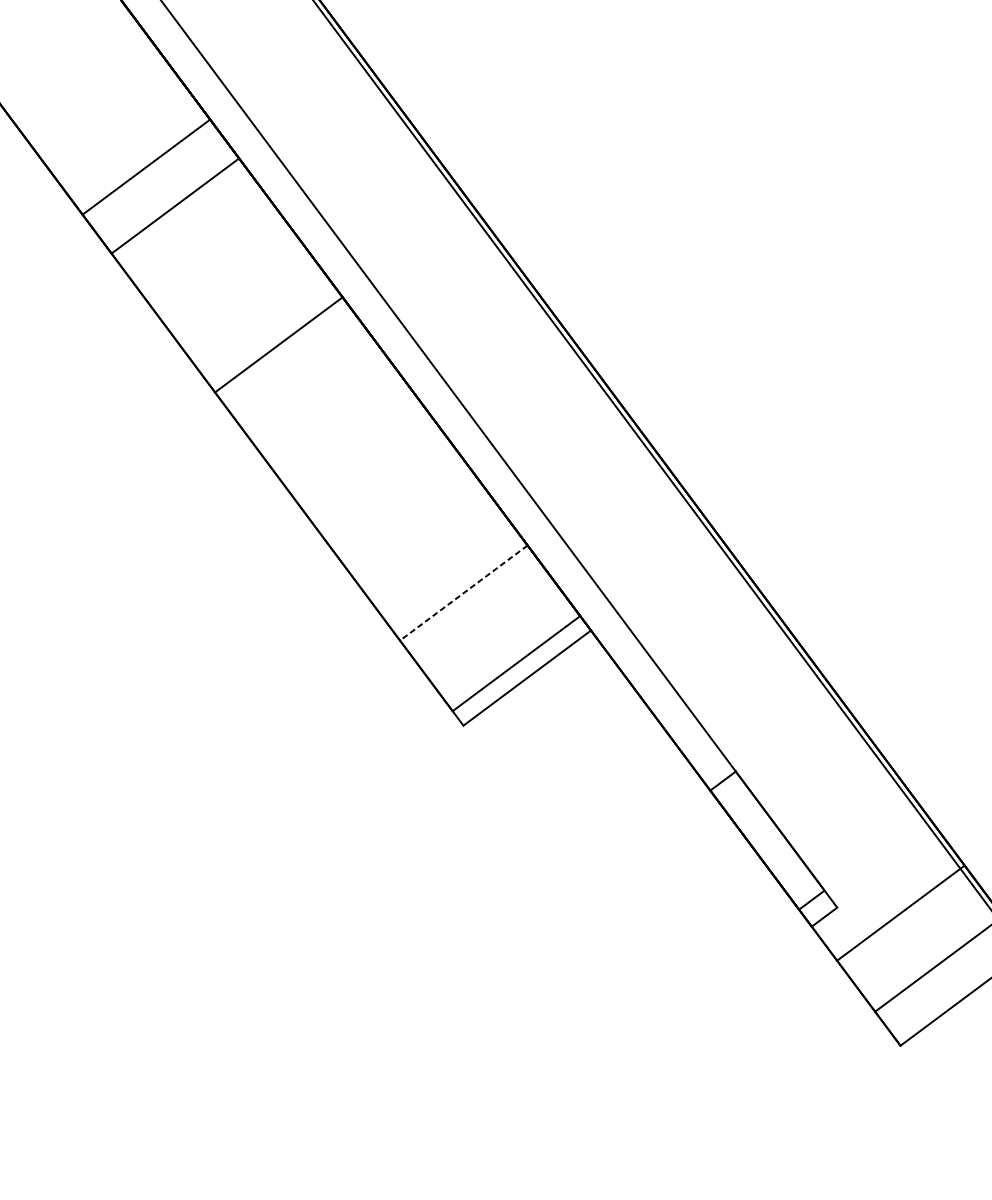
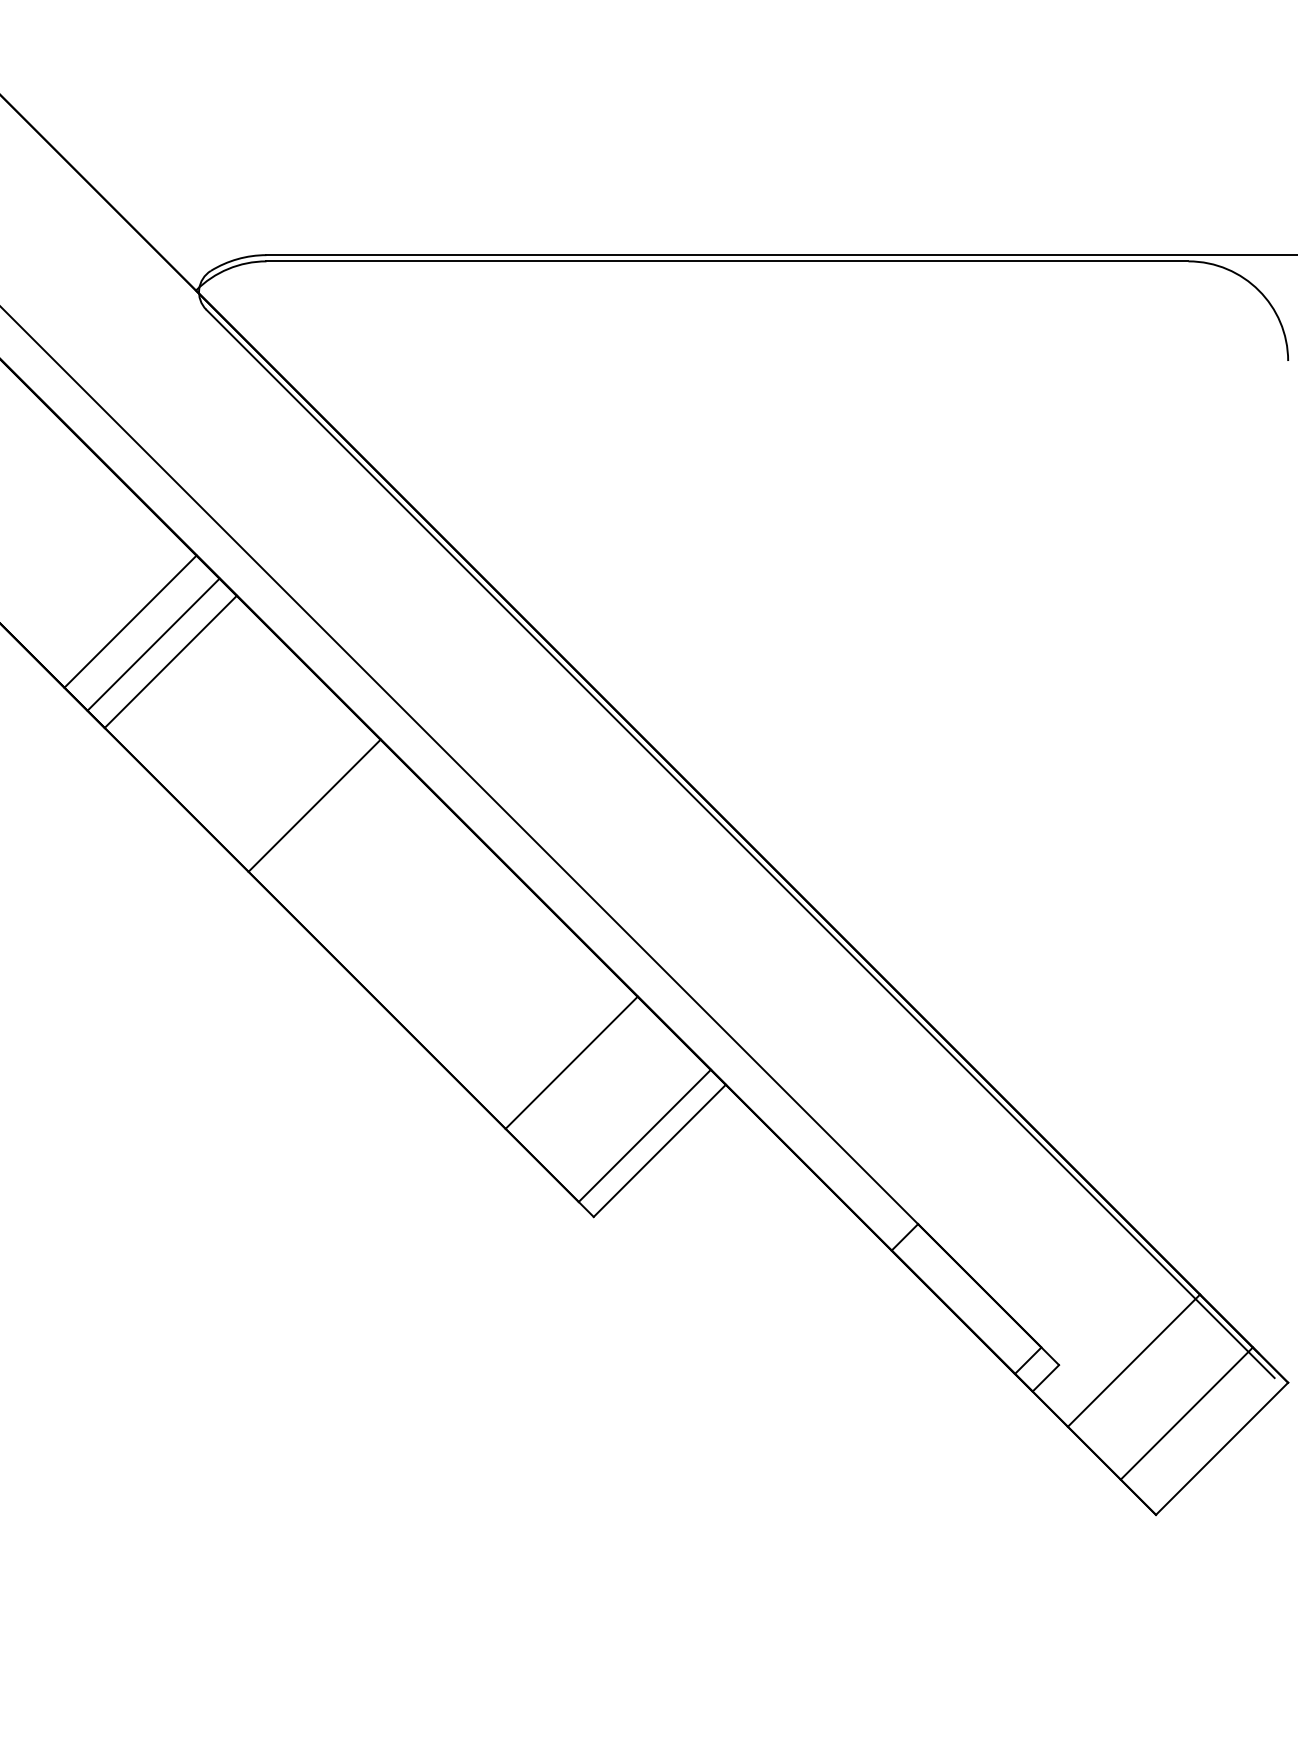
line: (162, 189) -> (153, 644), added
line: (463, 593) -> (571, 1063), dashed -> solid

